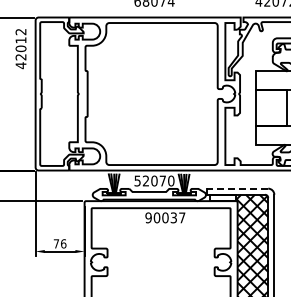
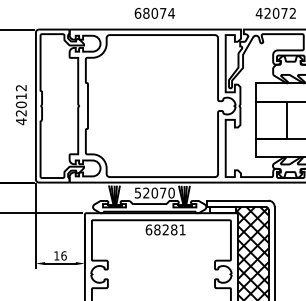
text: (20, 49) -> (20, 105), moved
line: (237, 188) -> (237, 200), dashed -> solid
text: (165, 217) -> (165, 229), 90037 -> 68281
text: (56, 243) -> (56, 255), 76 -> 16

